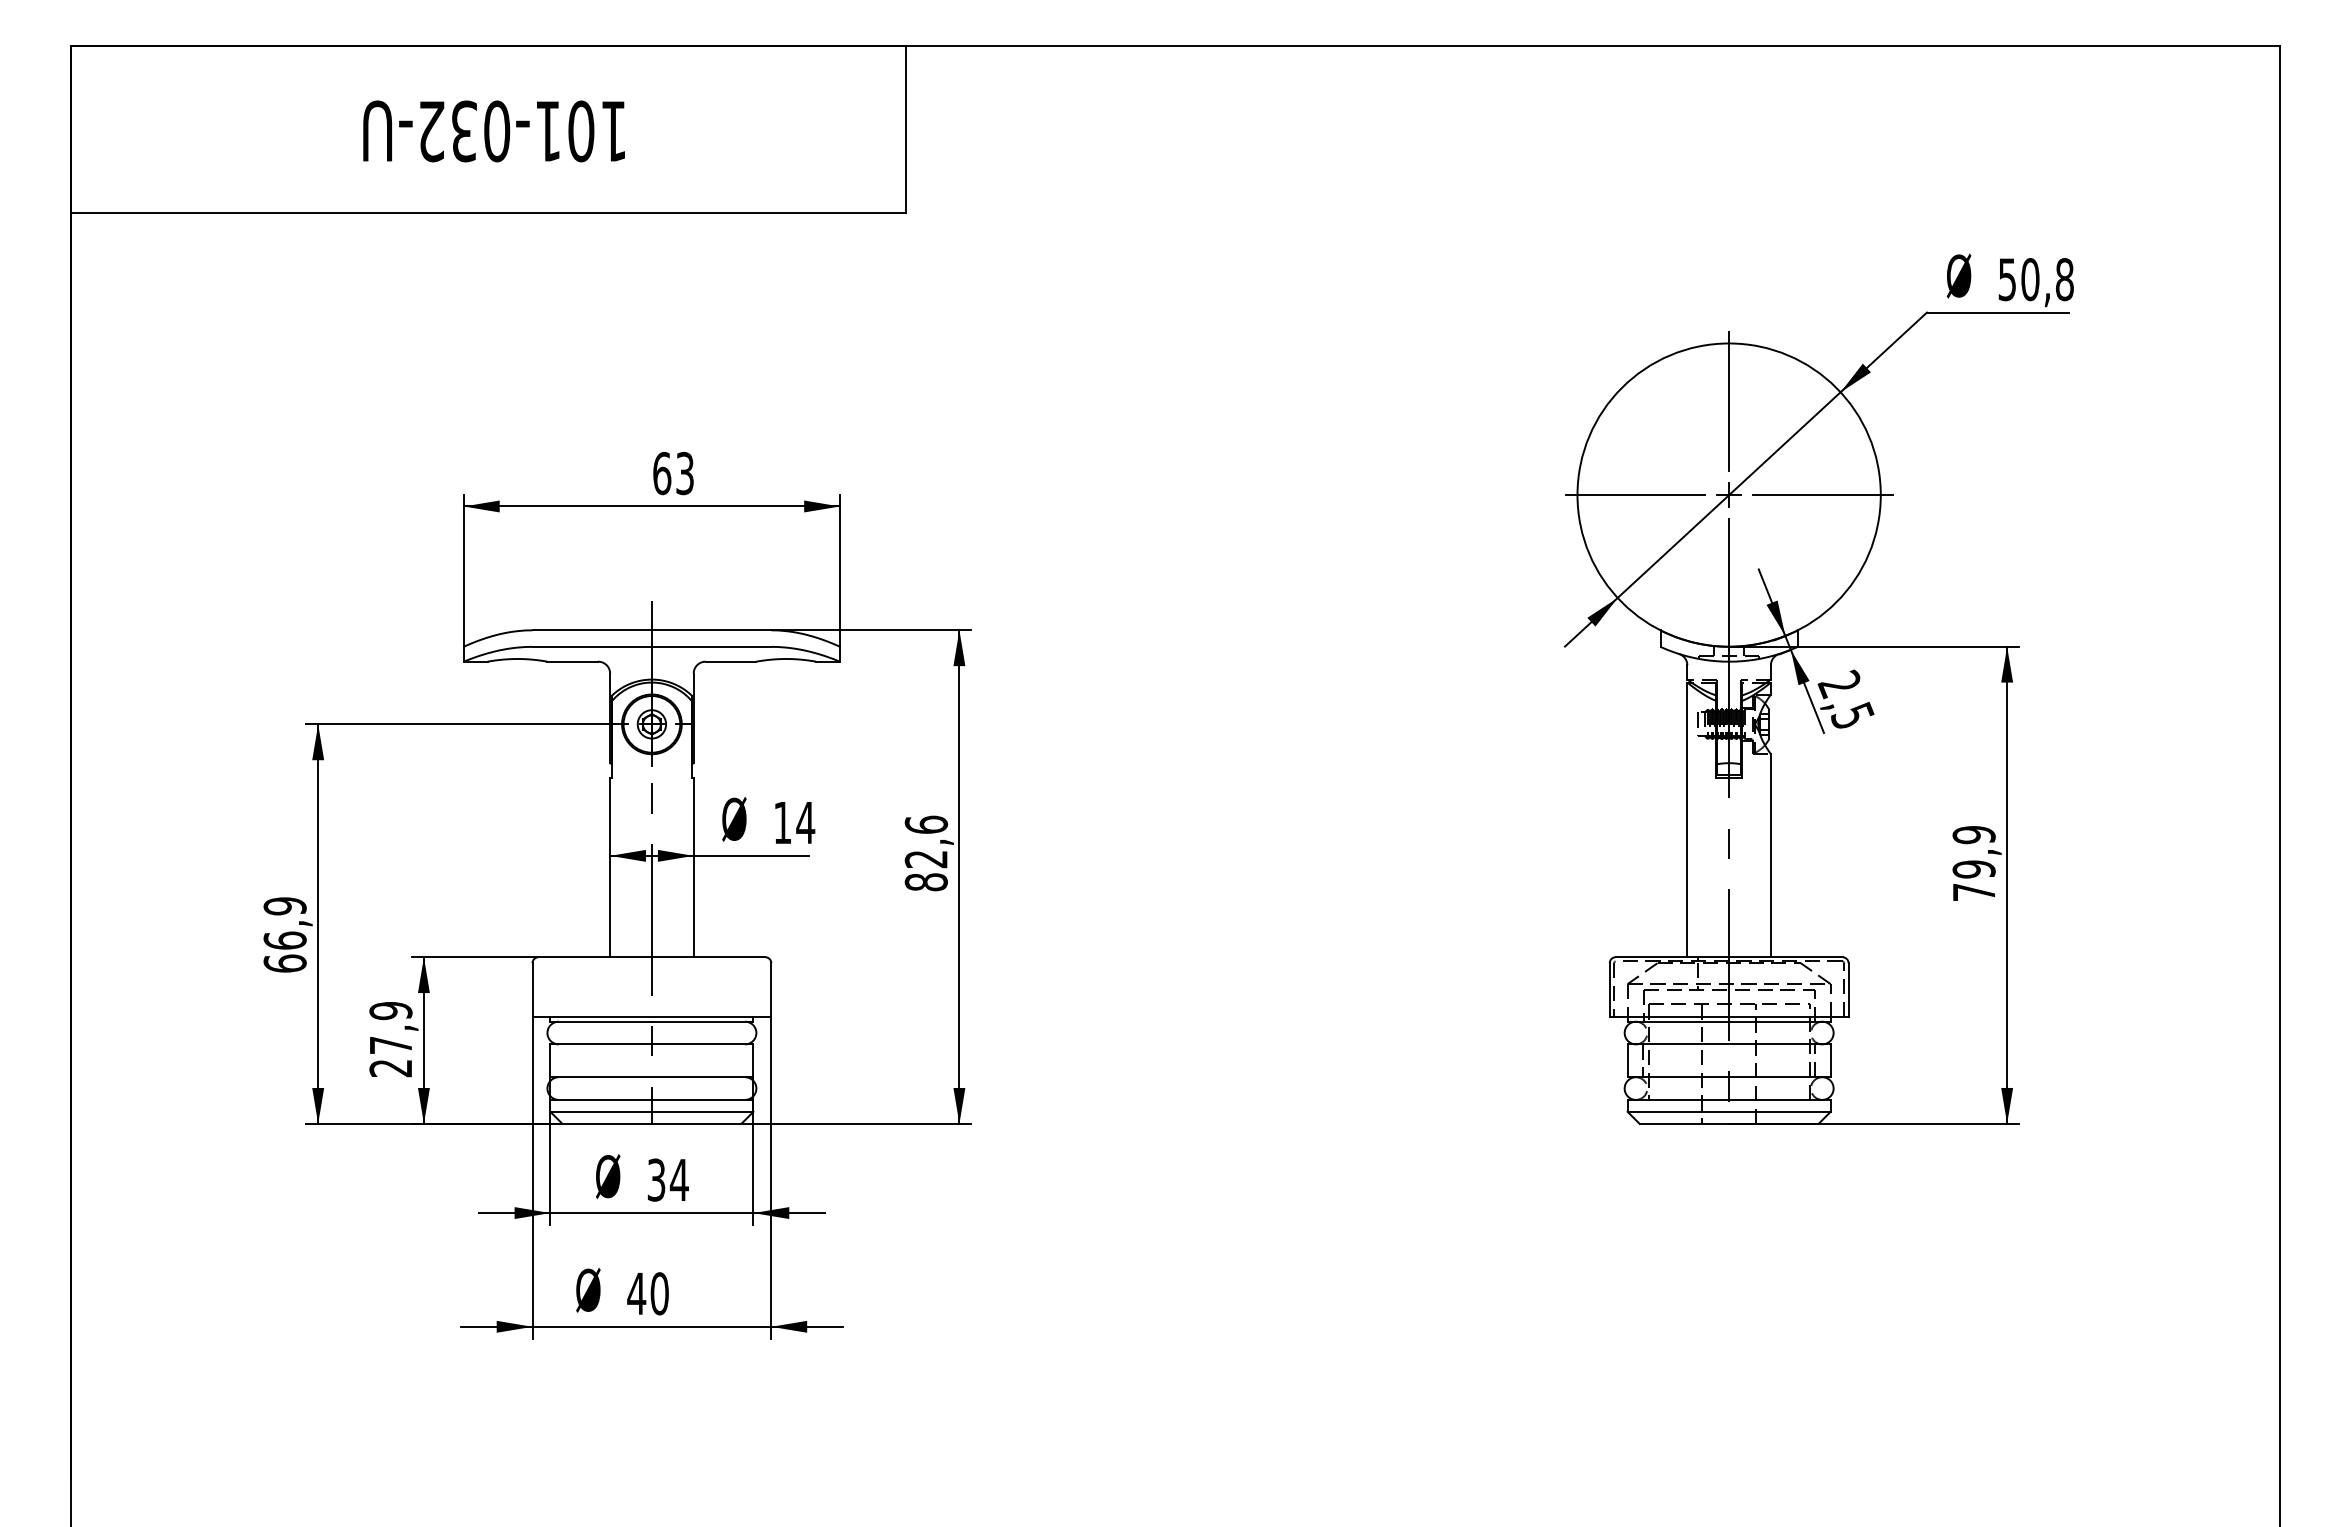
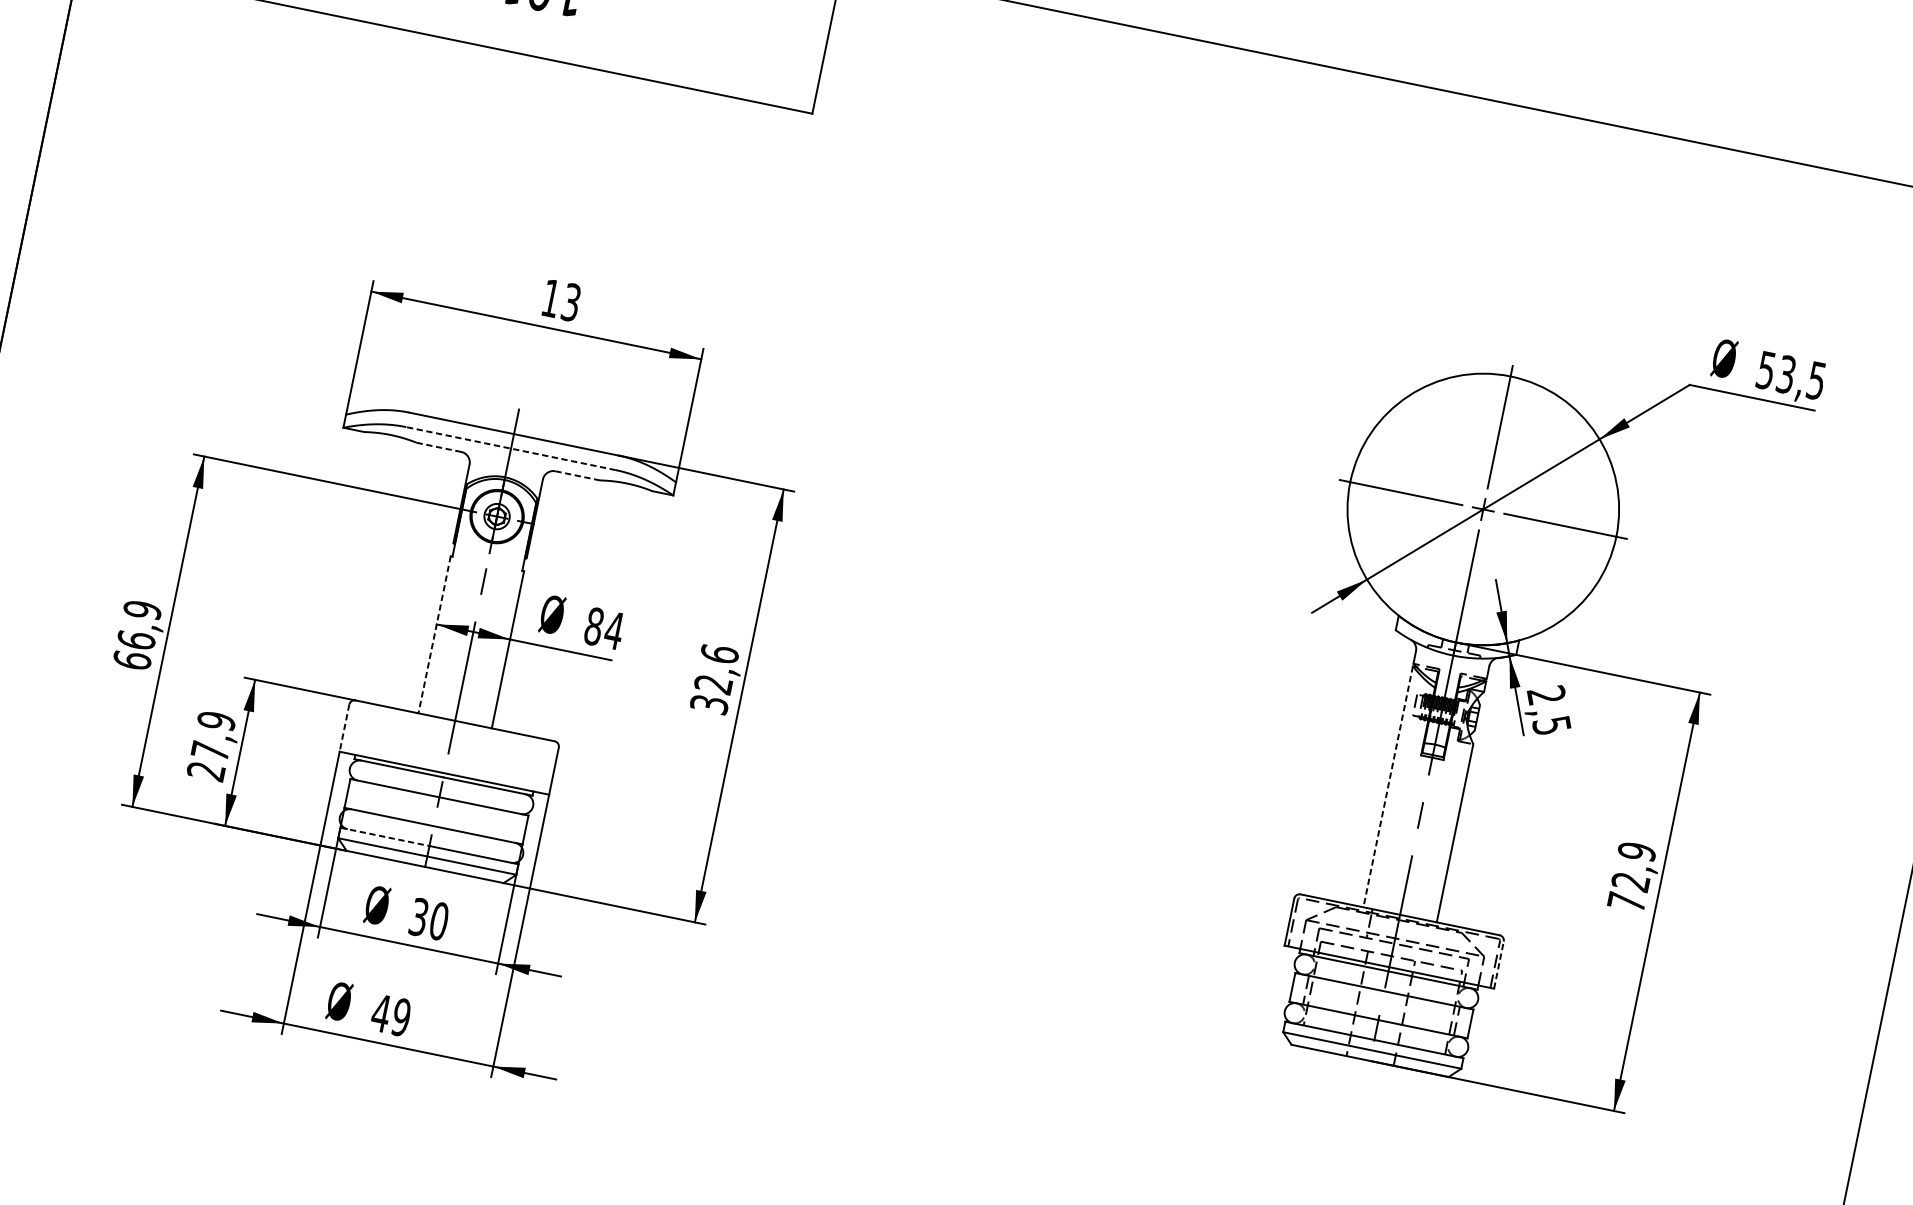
text: (2047, 279) -> (1801, 377), 50,8 -> 53,5
text: (662, 473) -> (551, 298), 63 -> 13
line: (651, 646) -> (510, 448), solid -> dashed
line: (573, 661) -> (439, 447), solid -> dashed
line: (731, 661) -> (578, 475), solid -> dashed
line: (1687, 820) -> (1388, 787), solid -> dashed
text: (782, 822) -> (593, 626), 14 -> 84
line: (610, 867) -> (434, 634), solid -> dashed
text: (1973, 869) -> (1630, 881), 79,9 -> 72,9
text: (925, 882) -> (708, 704), 82,6 -> 32,6
line: (532, 990) -> (344, 728), solid -> dashed
line: (1848, 990) -> (1498, 965), solid -> dashed
line: (601, 1099) -> (385, 836), solid -> dashed
text: (678, 1179) -> (438, 920), 34 -> 30
text: (659, 1293) -> (401, 1017), 40 -> 49

